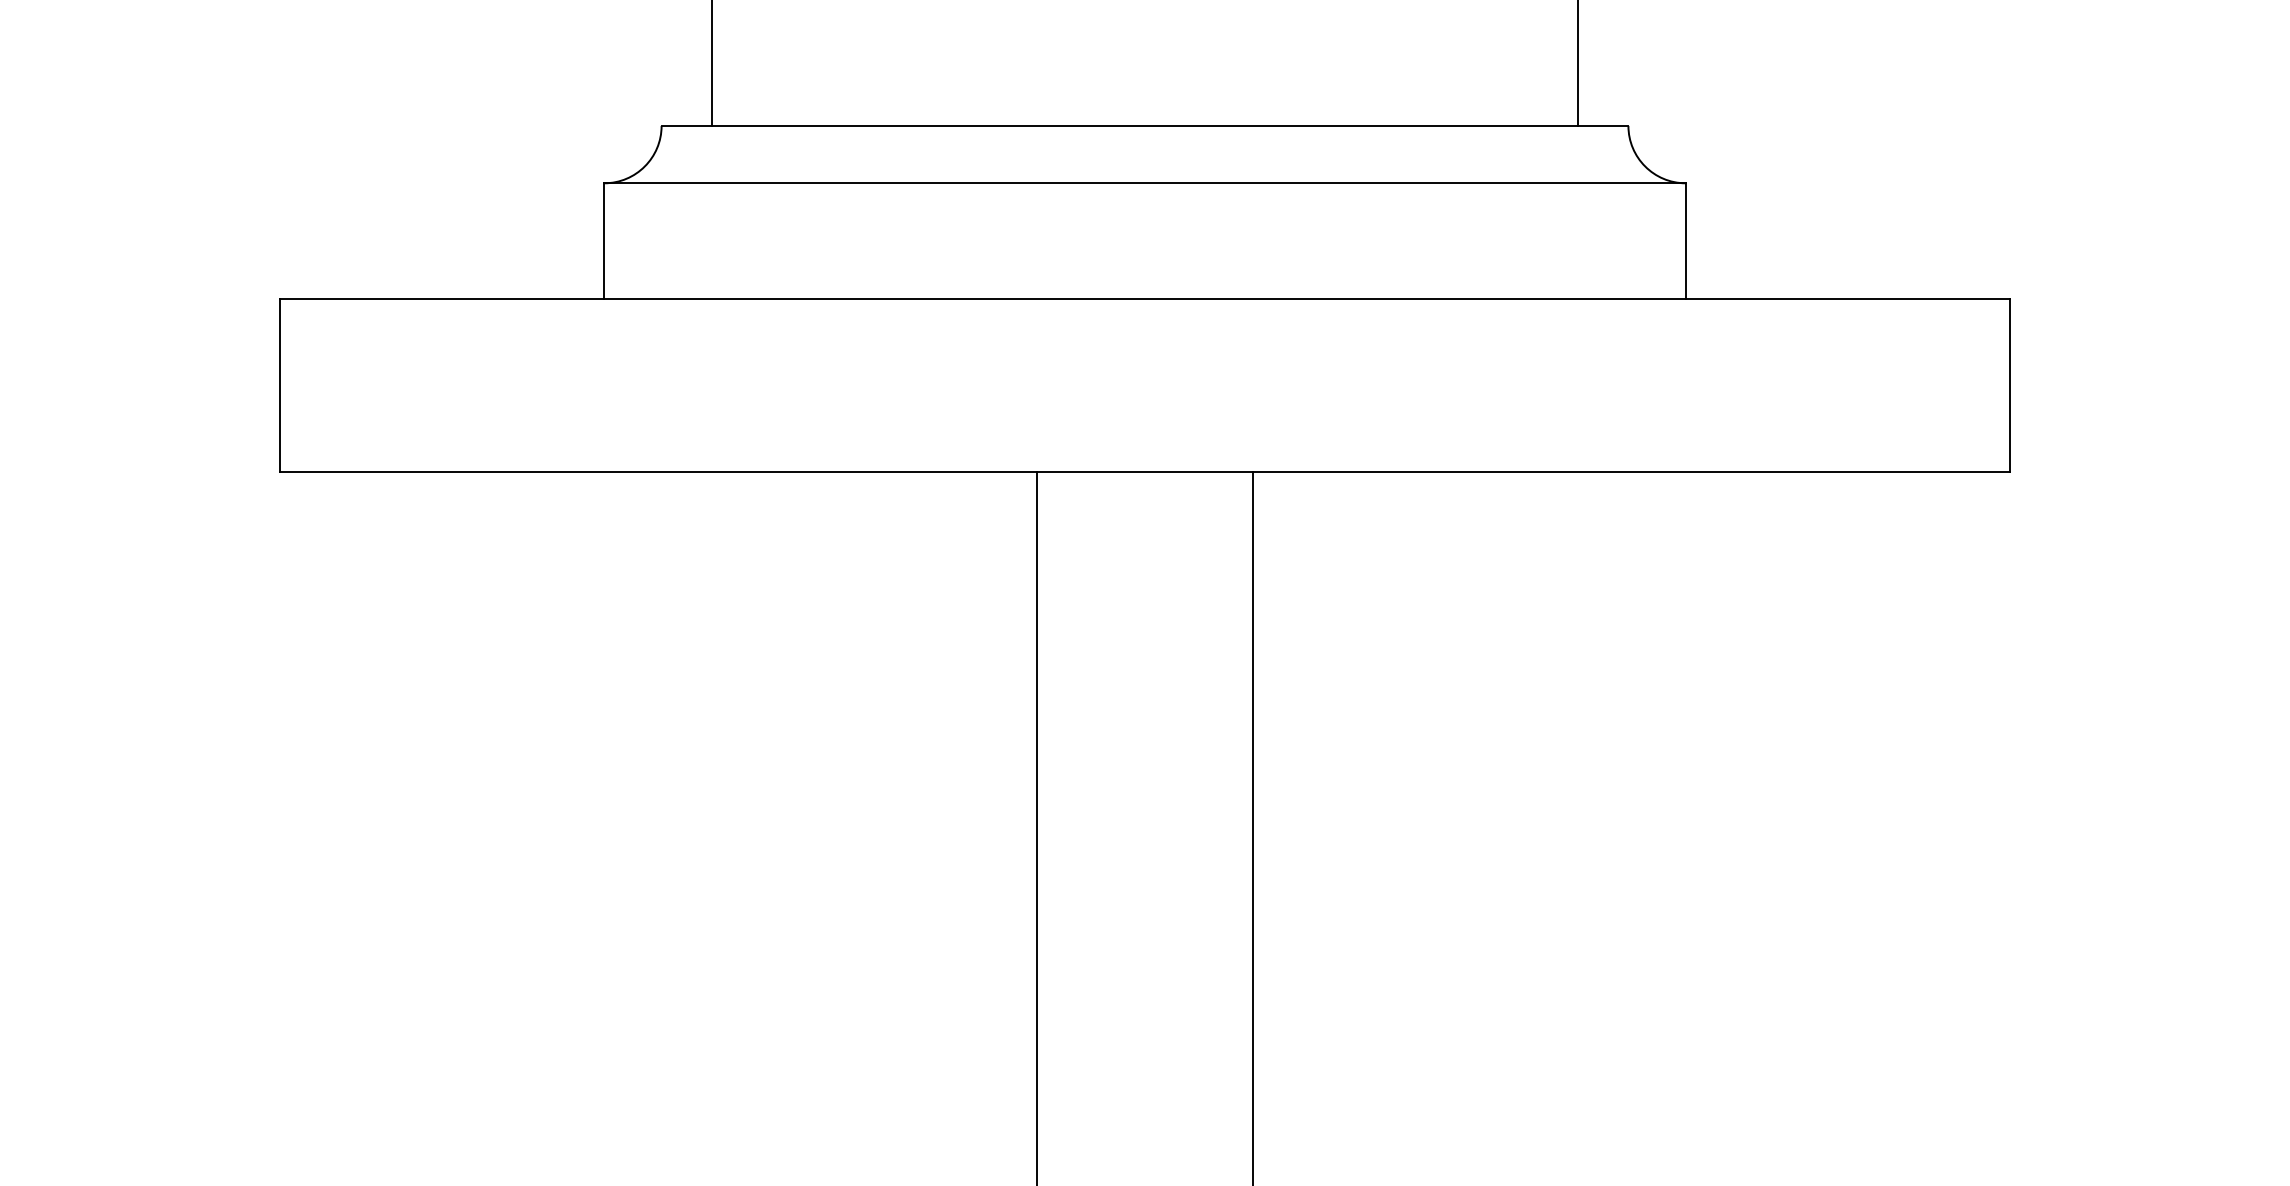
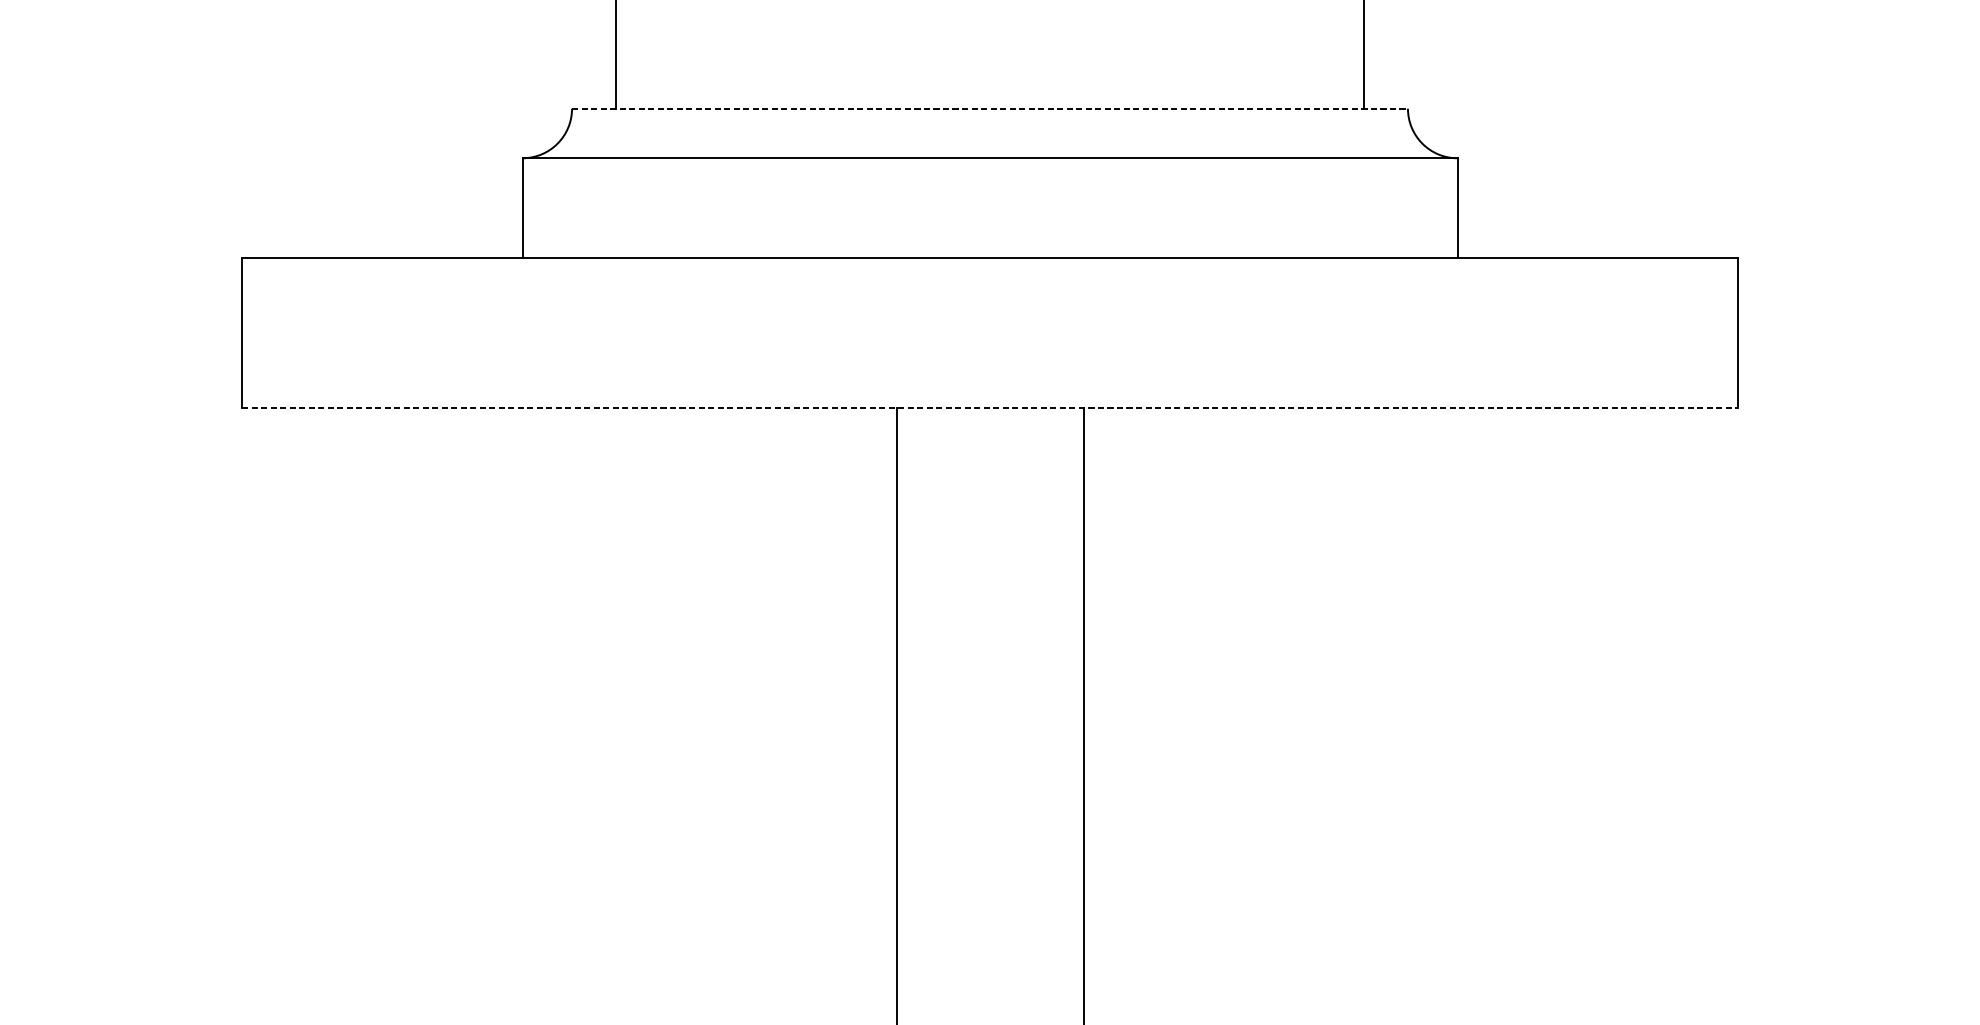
line: (1145, 125) -> (990, 108), solid -> dashed
line: (1145, 472) -> (990, 408), solid -> dashed

